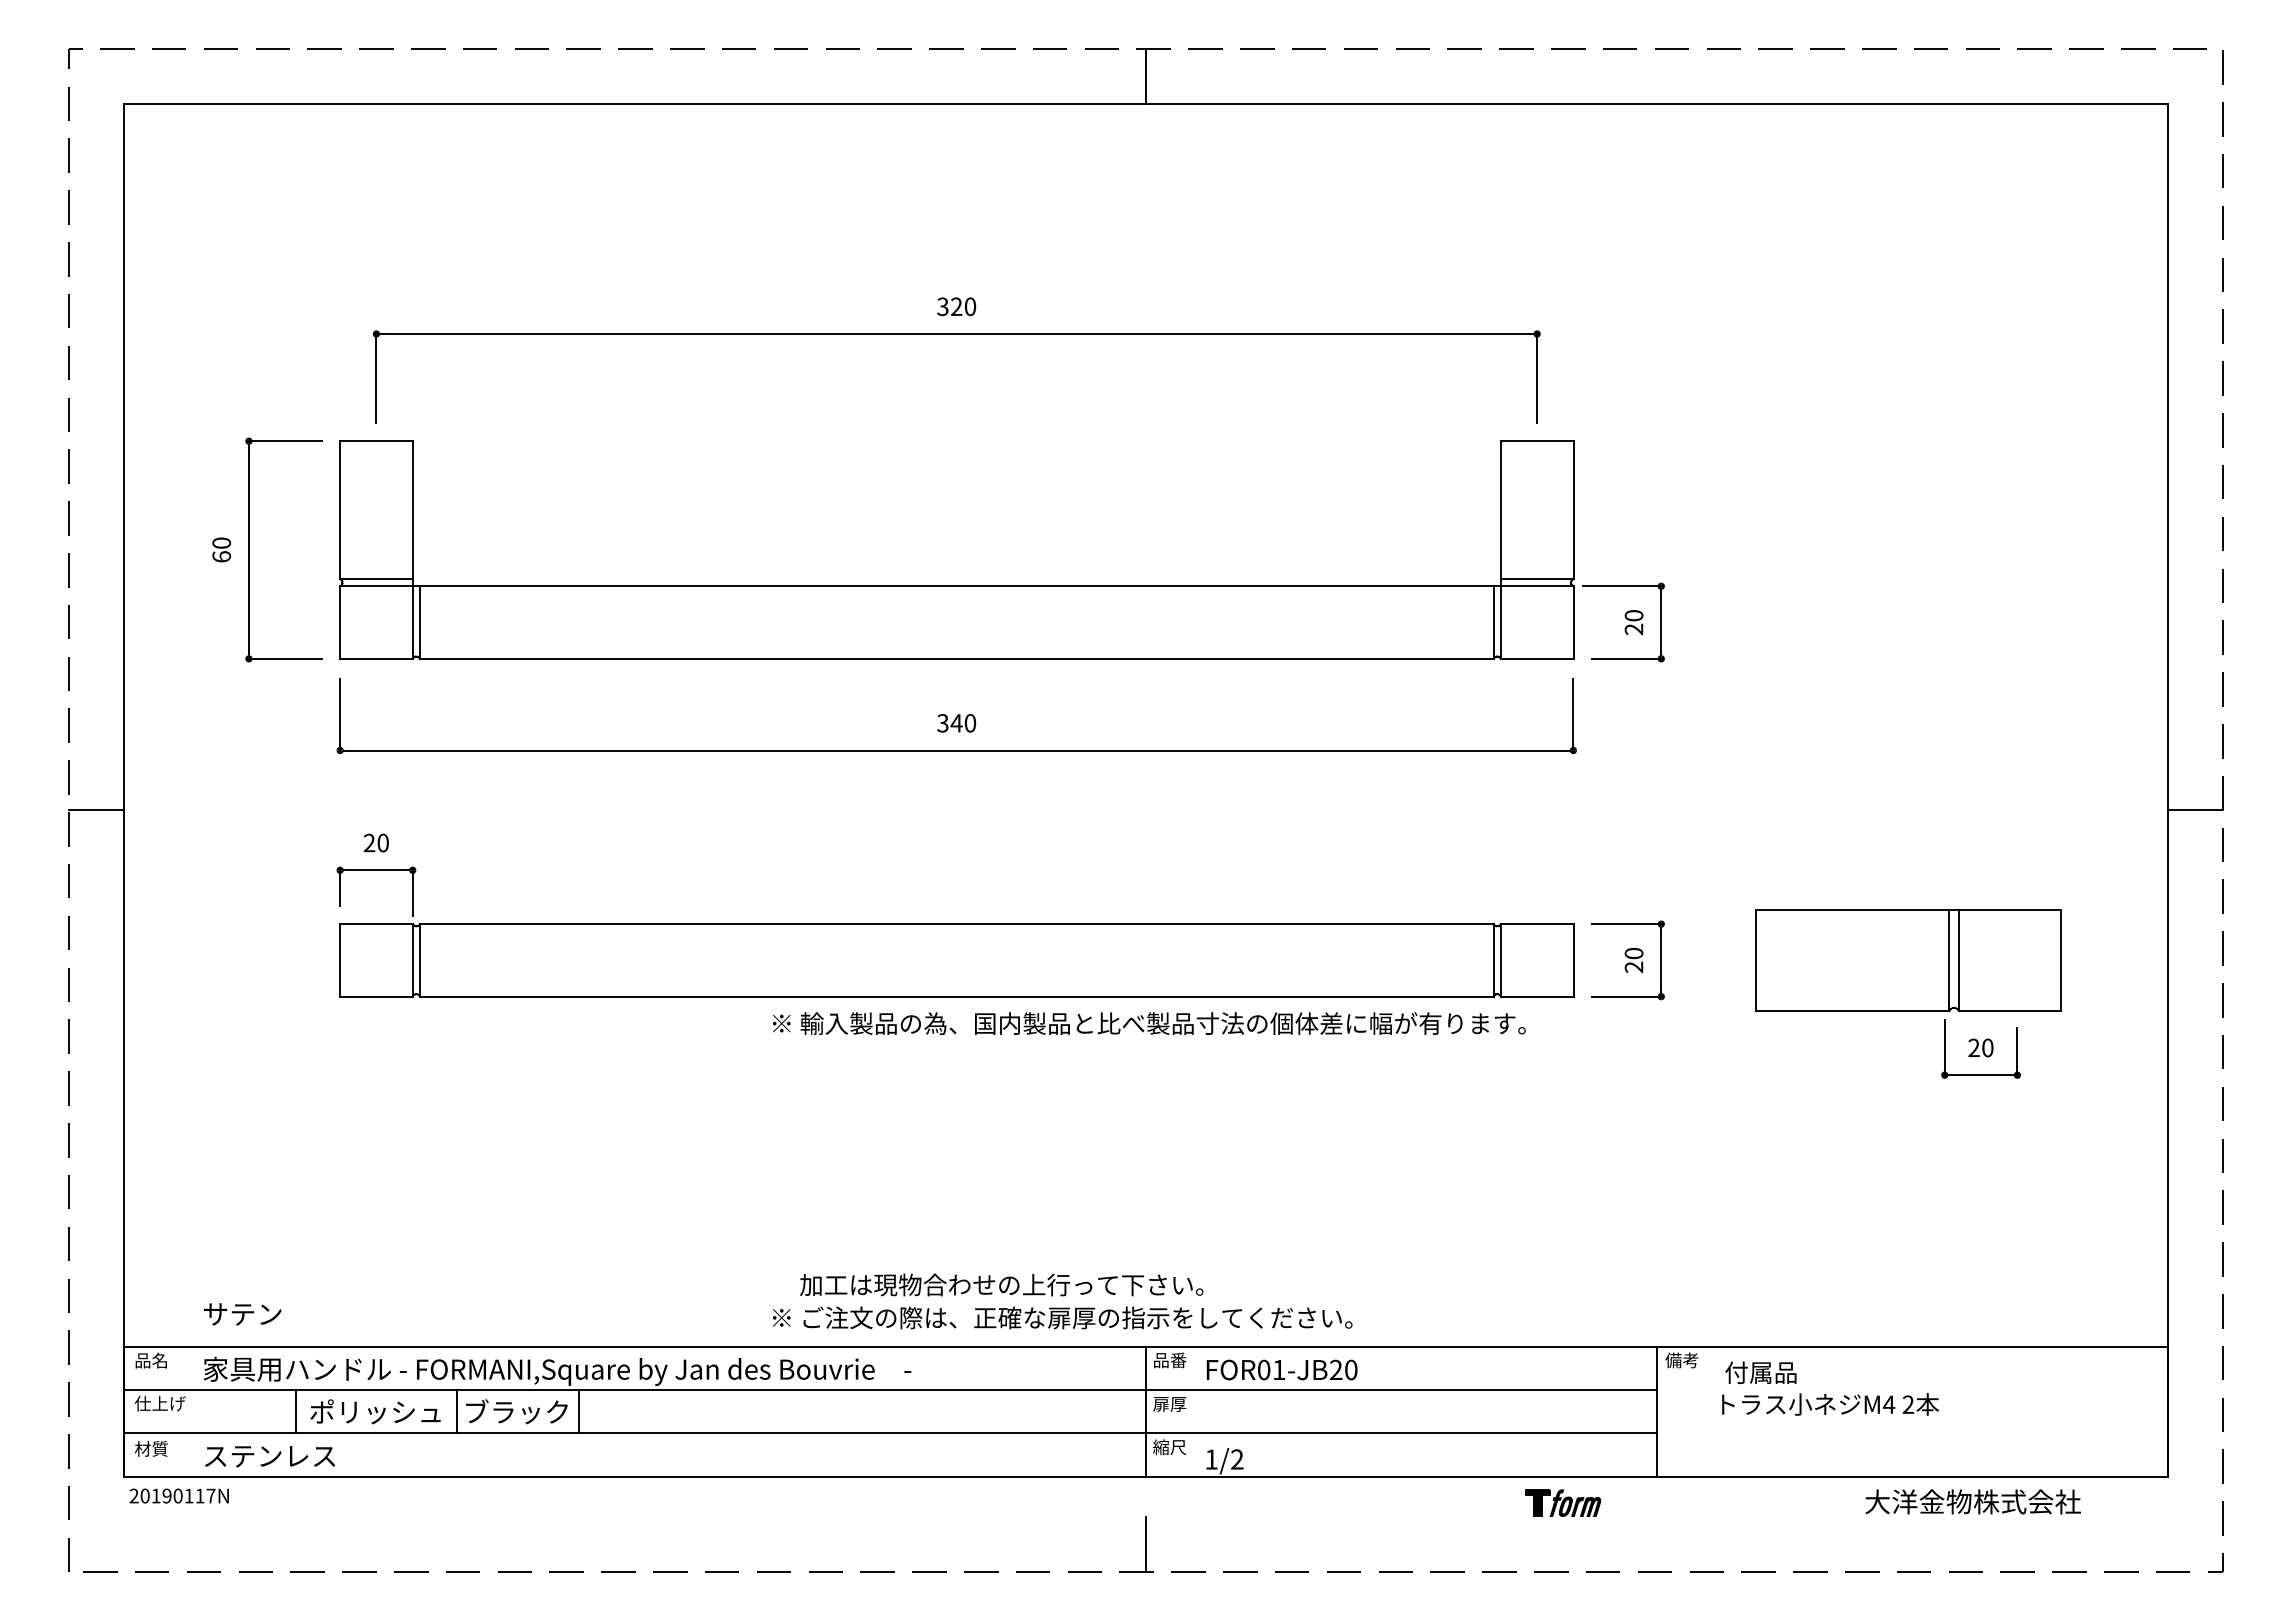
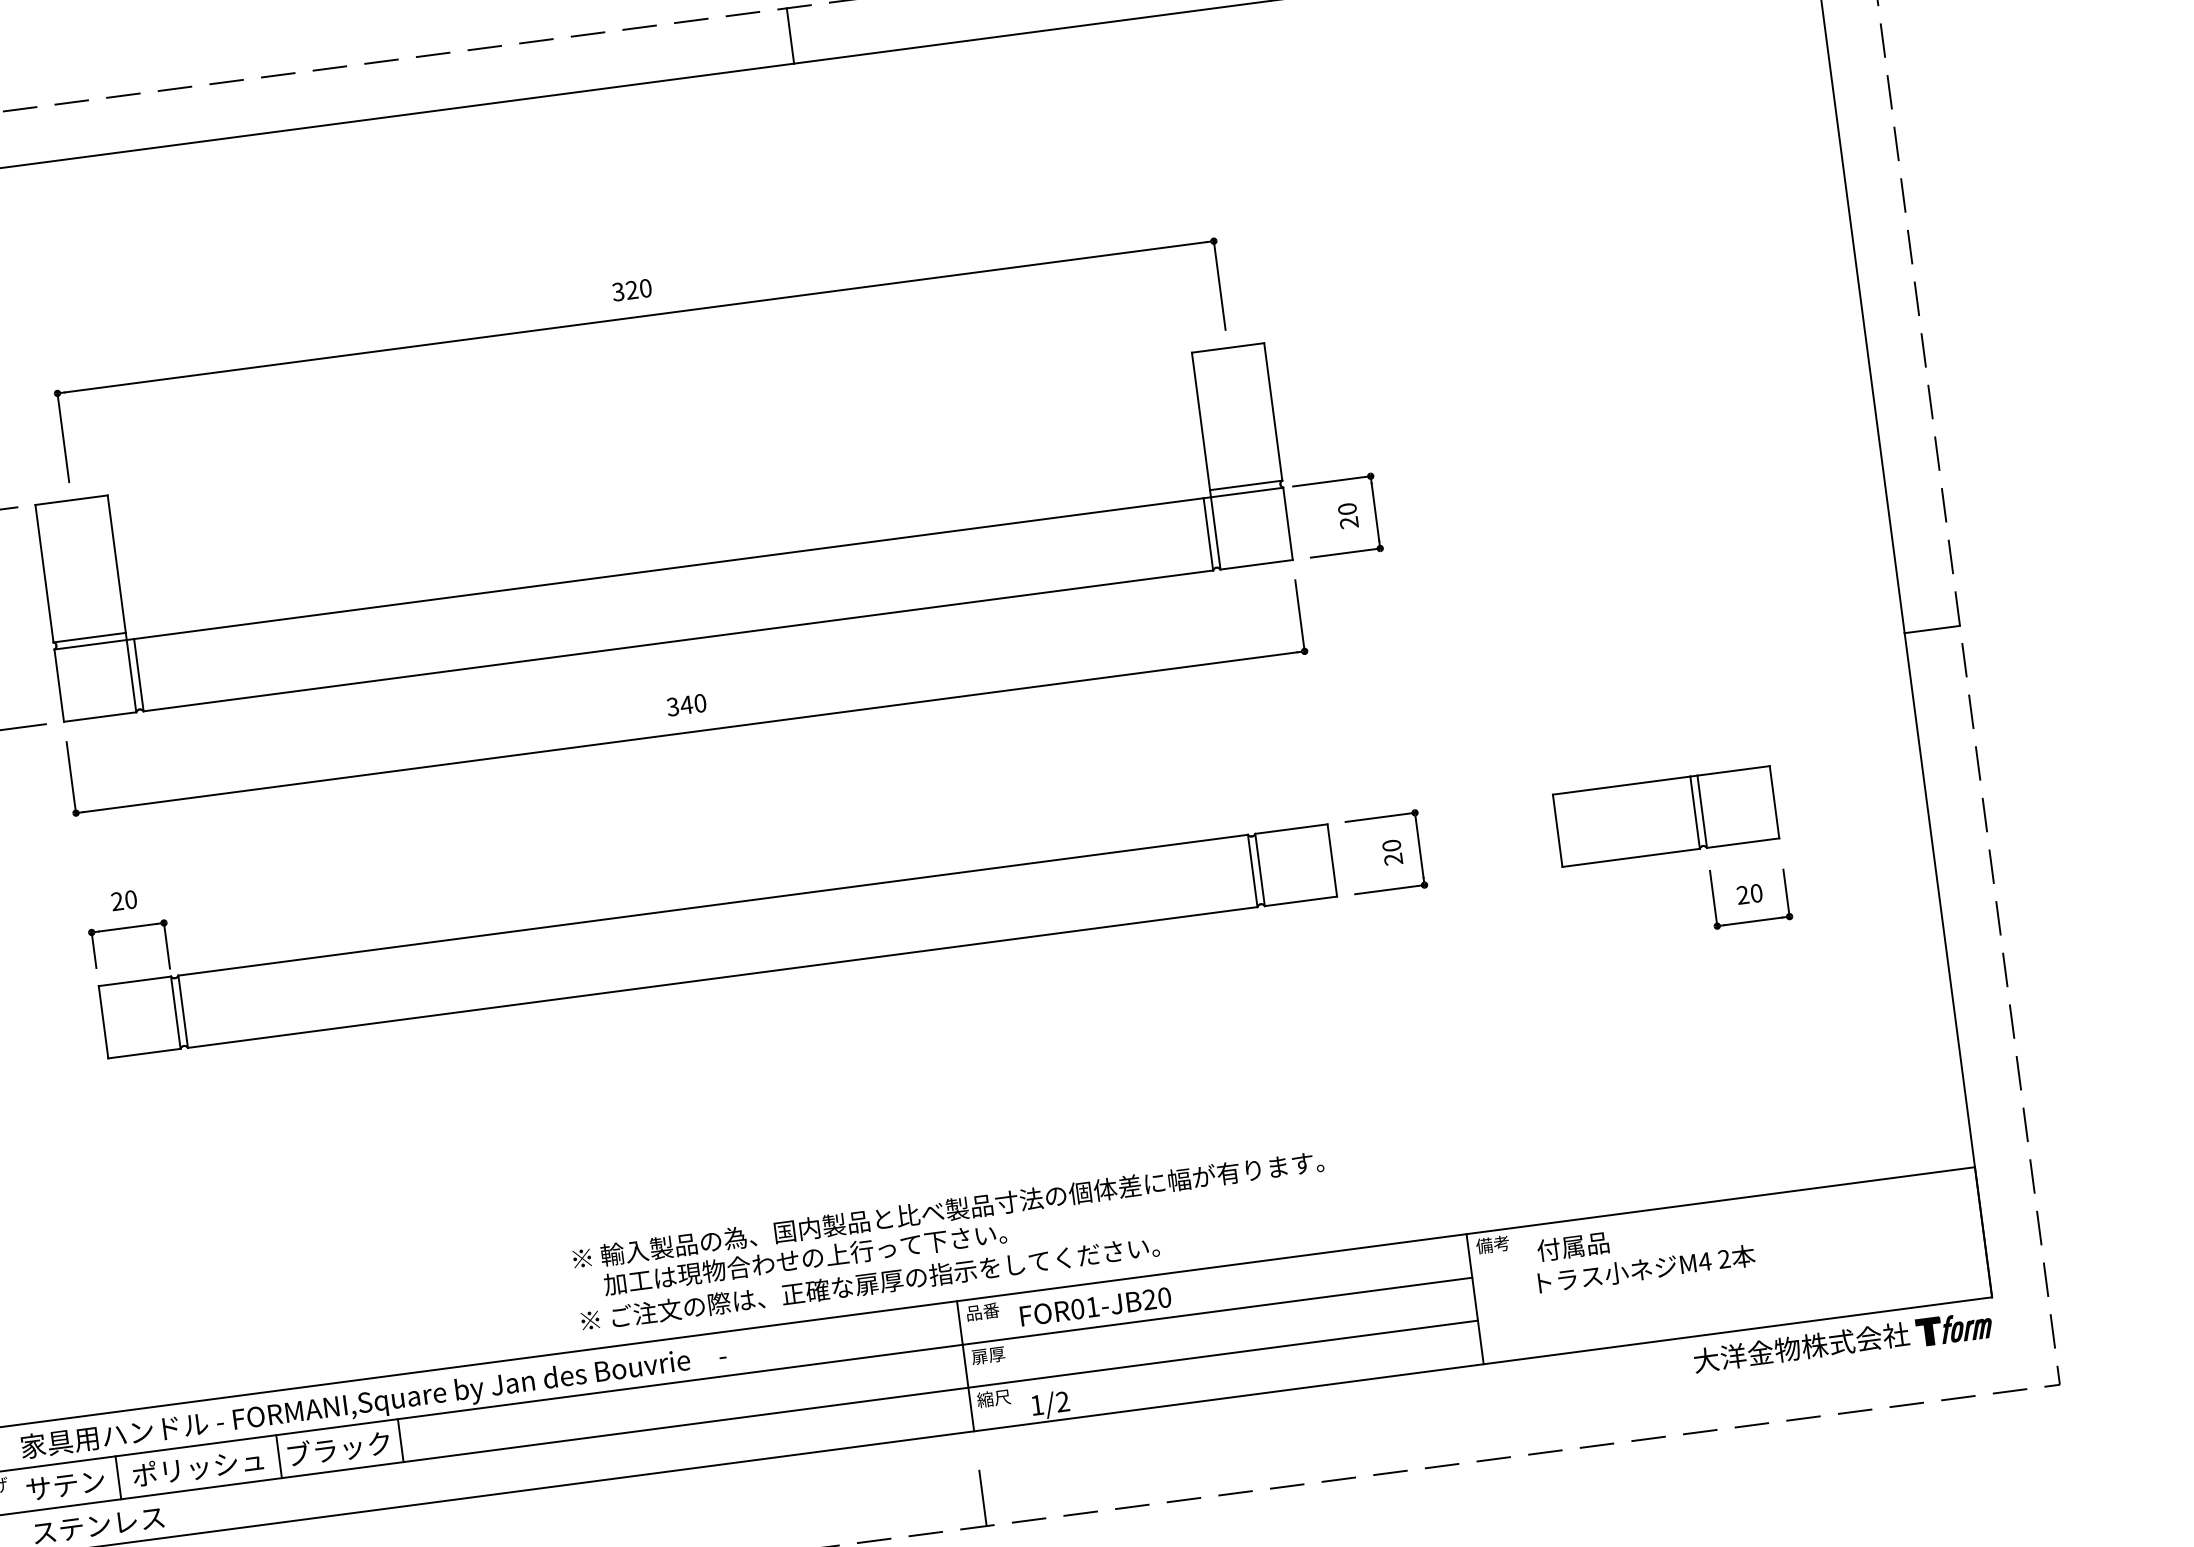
part: (1908, 960) -> (1666, 816), size x0.71
text: (1149, 1023) -> (948, 1210), moved
text: (242, 1314) -> (65, 1485), moved
part: (1563, 1502) -> (1954, 1328), moved

